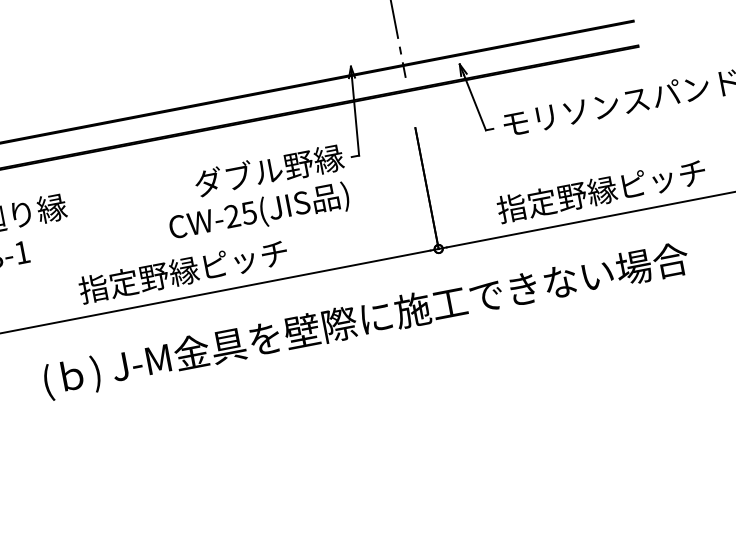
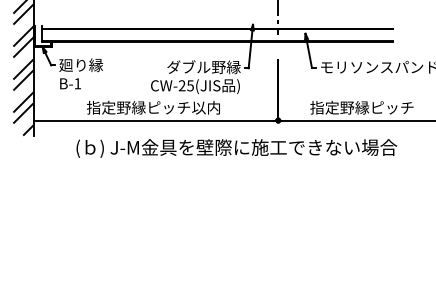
text: (183, 270) -> (153, 107), 指定野縁ピッチ -> 指定野縁ピッチ以内

